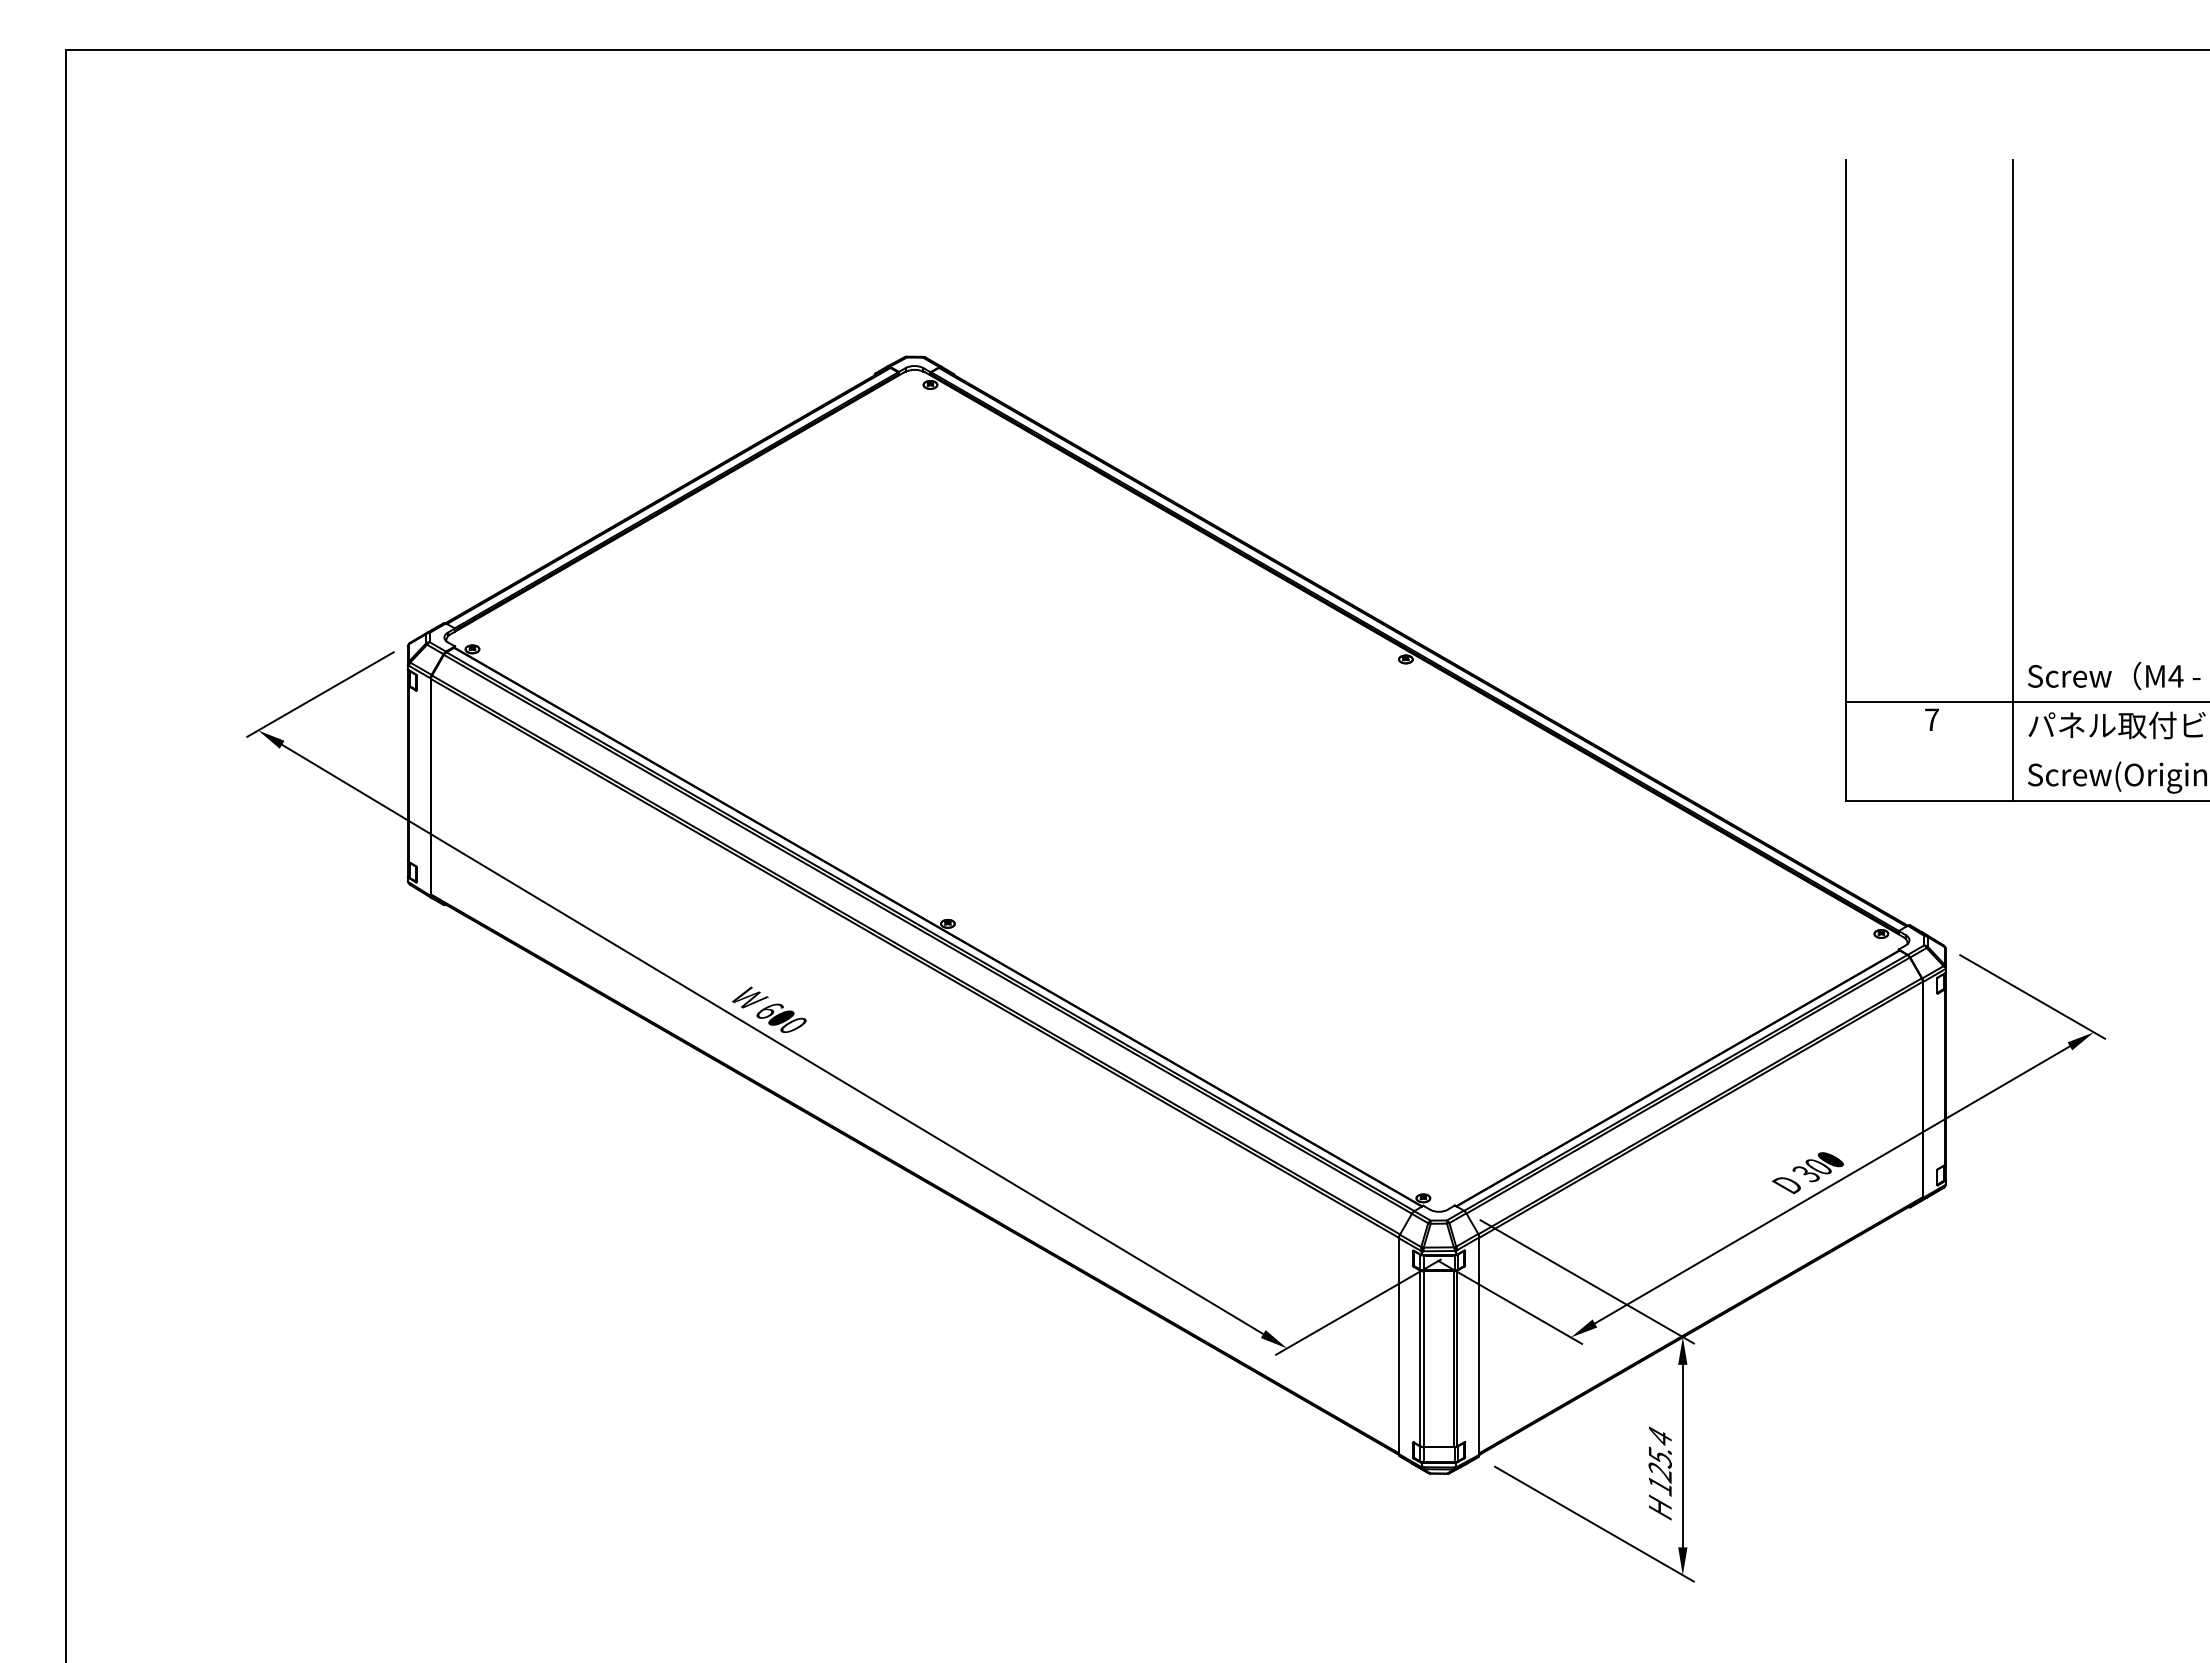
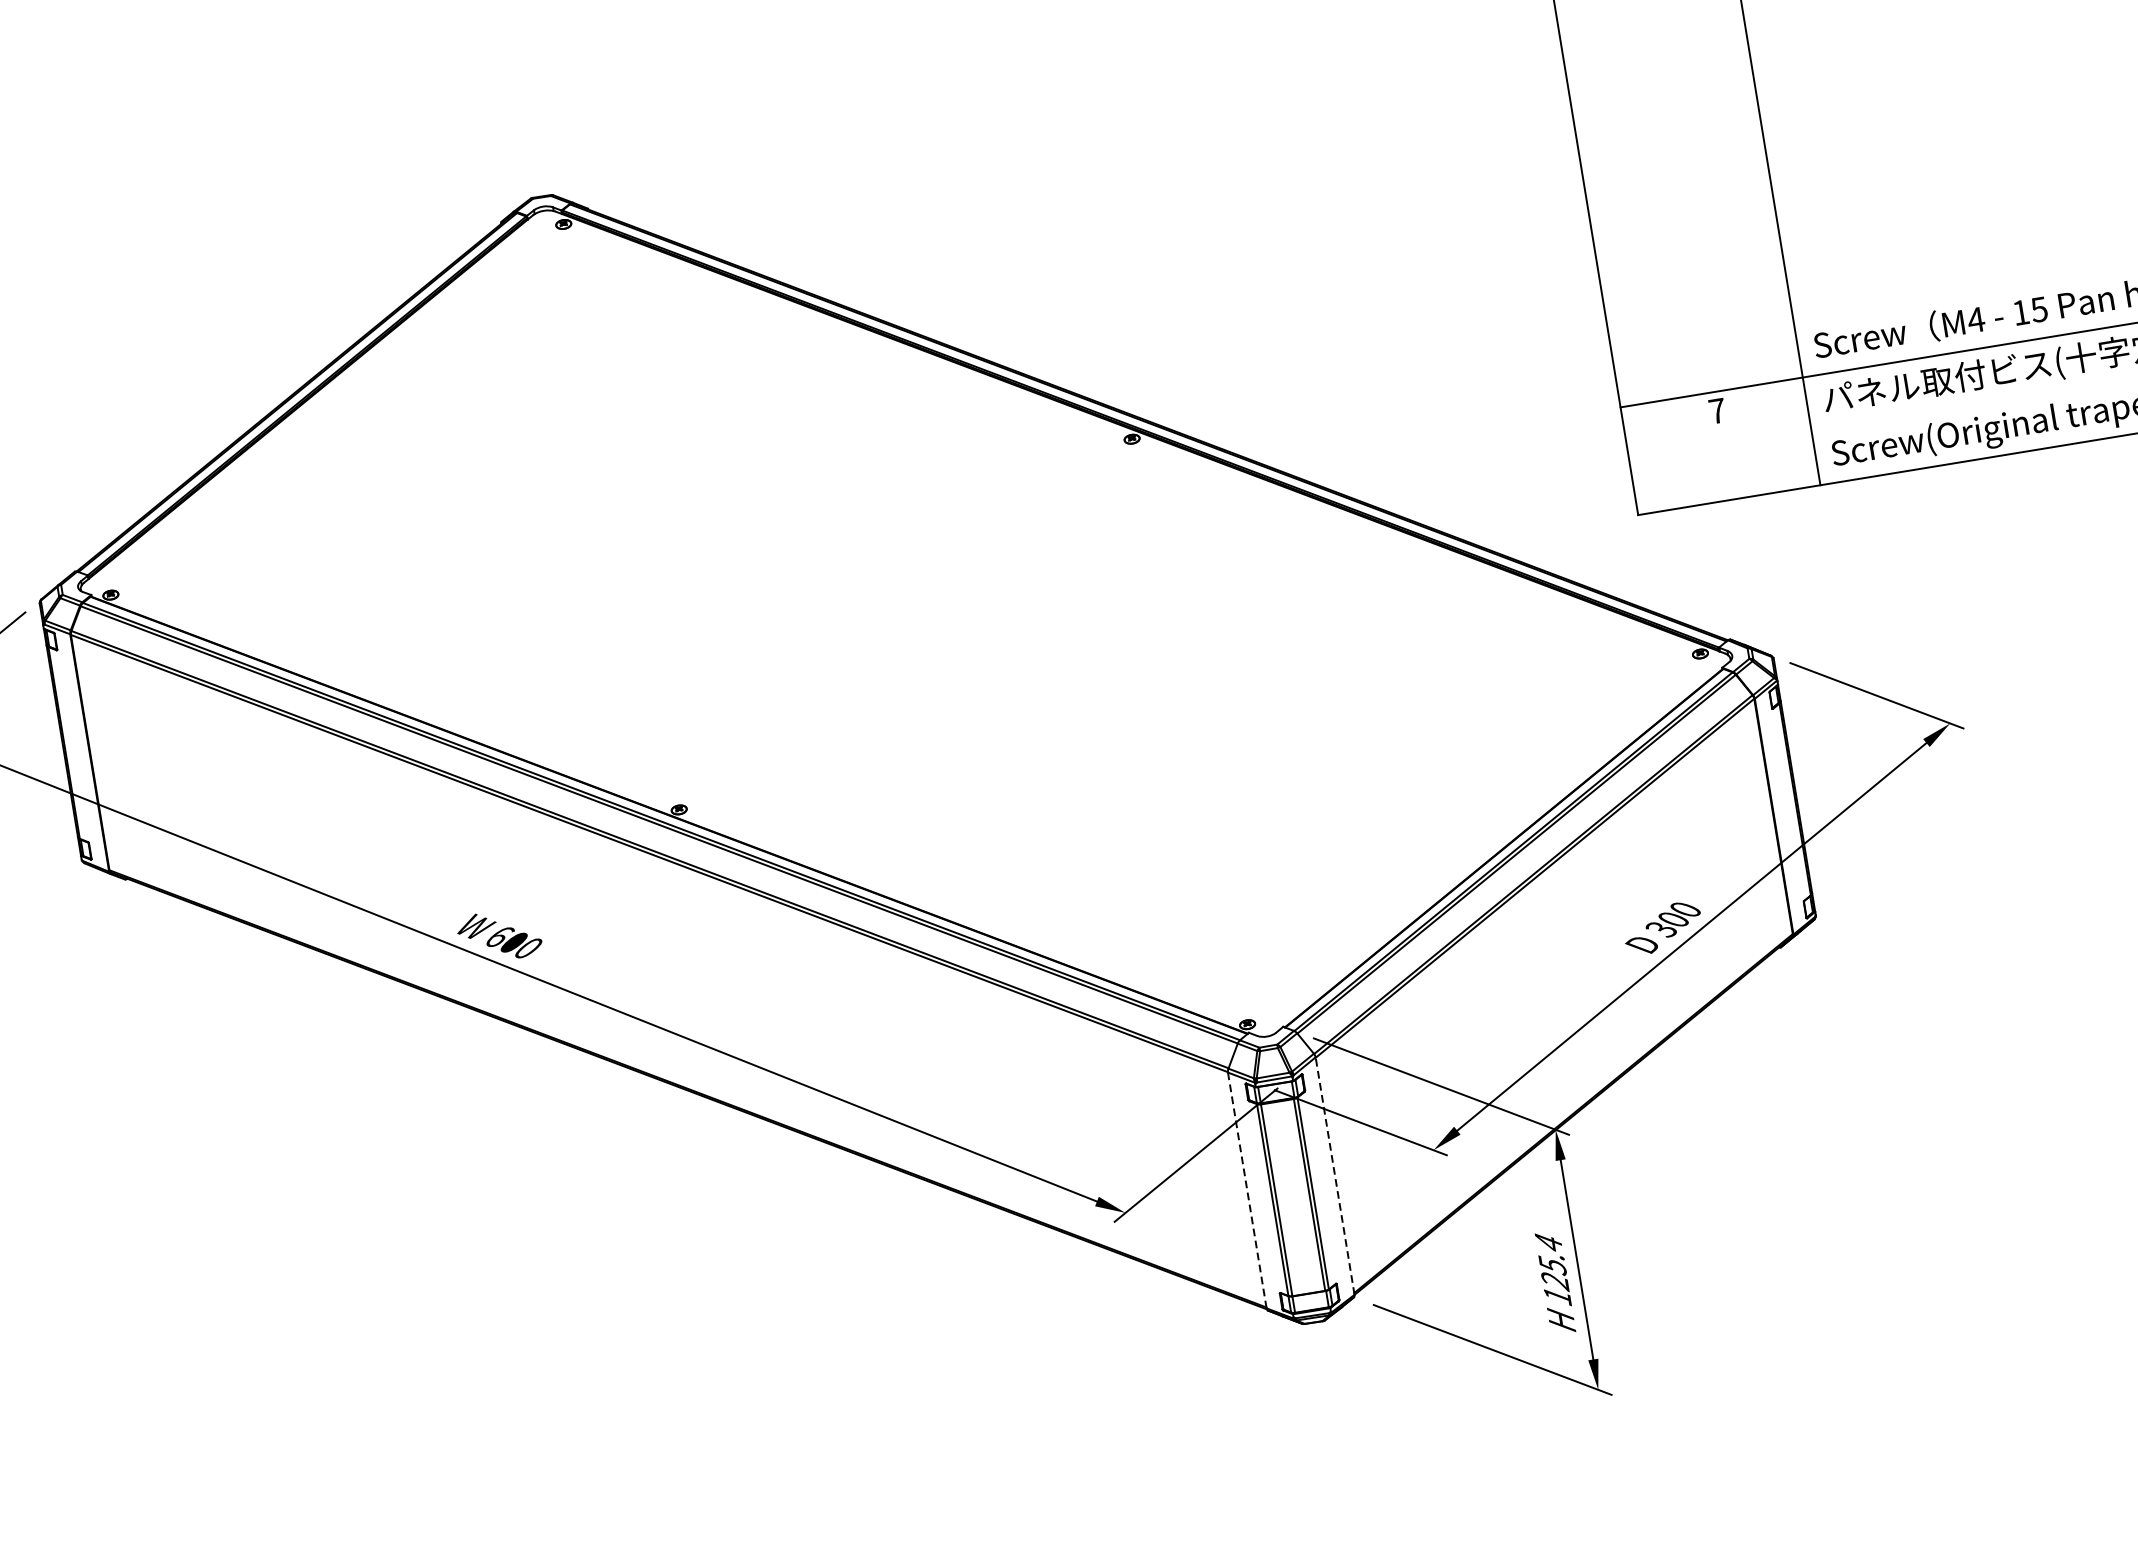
line: (1398, 1346) -> (1246, 1190), solid -> dashed
line: (1479, 1346) -> (1335, 1176), solid -> dashed

